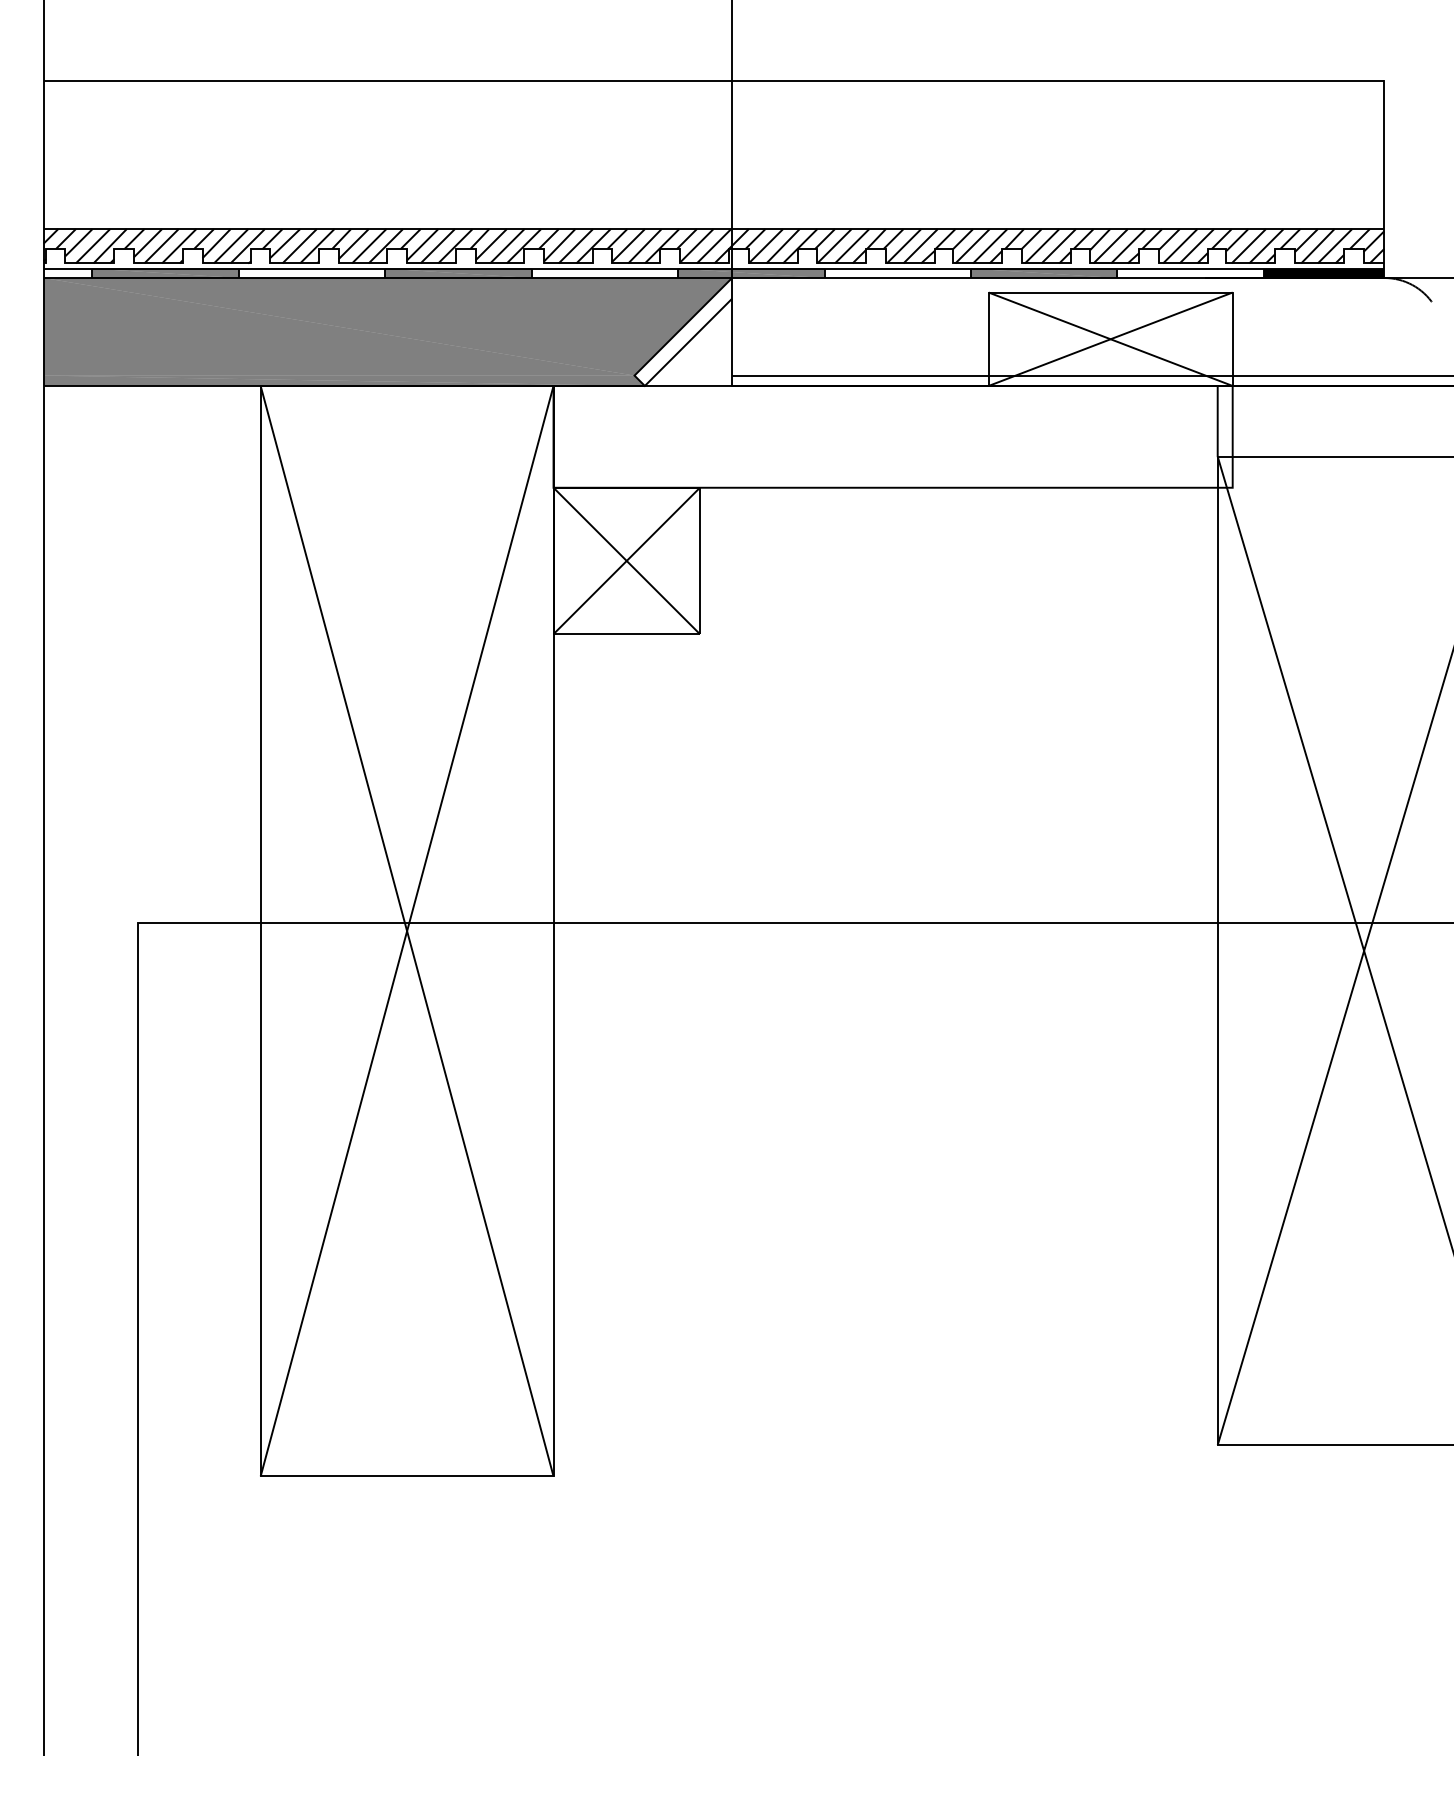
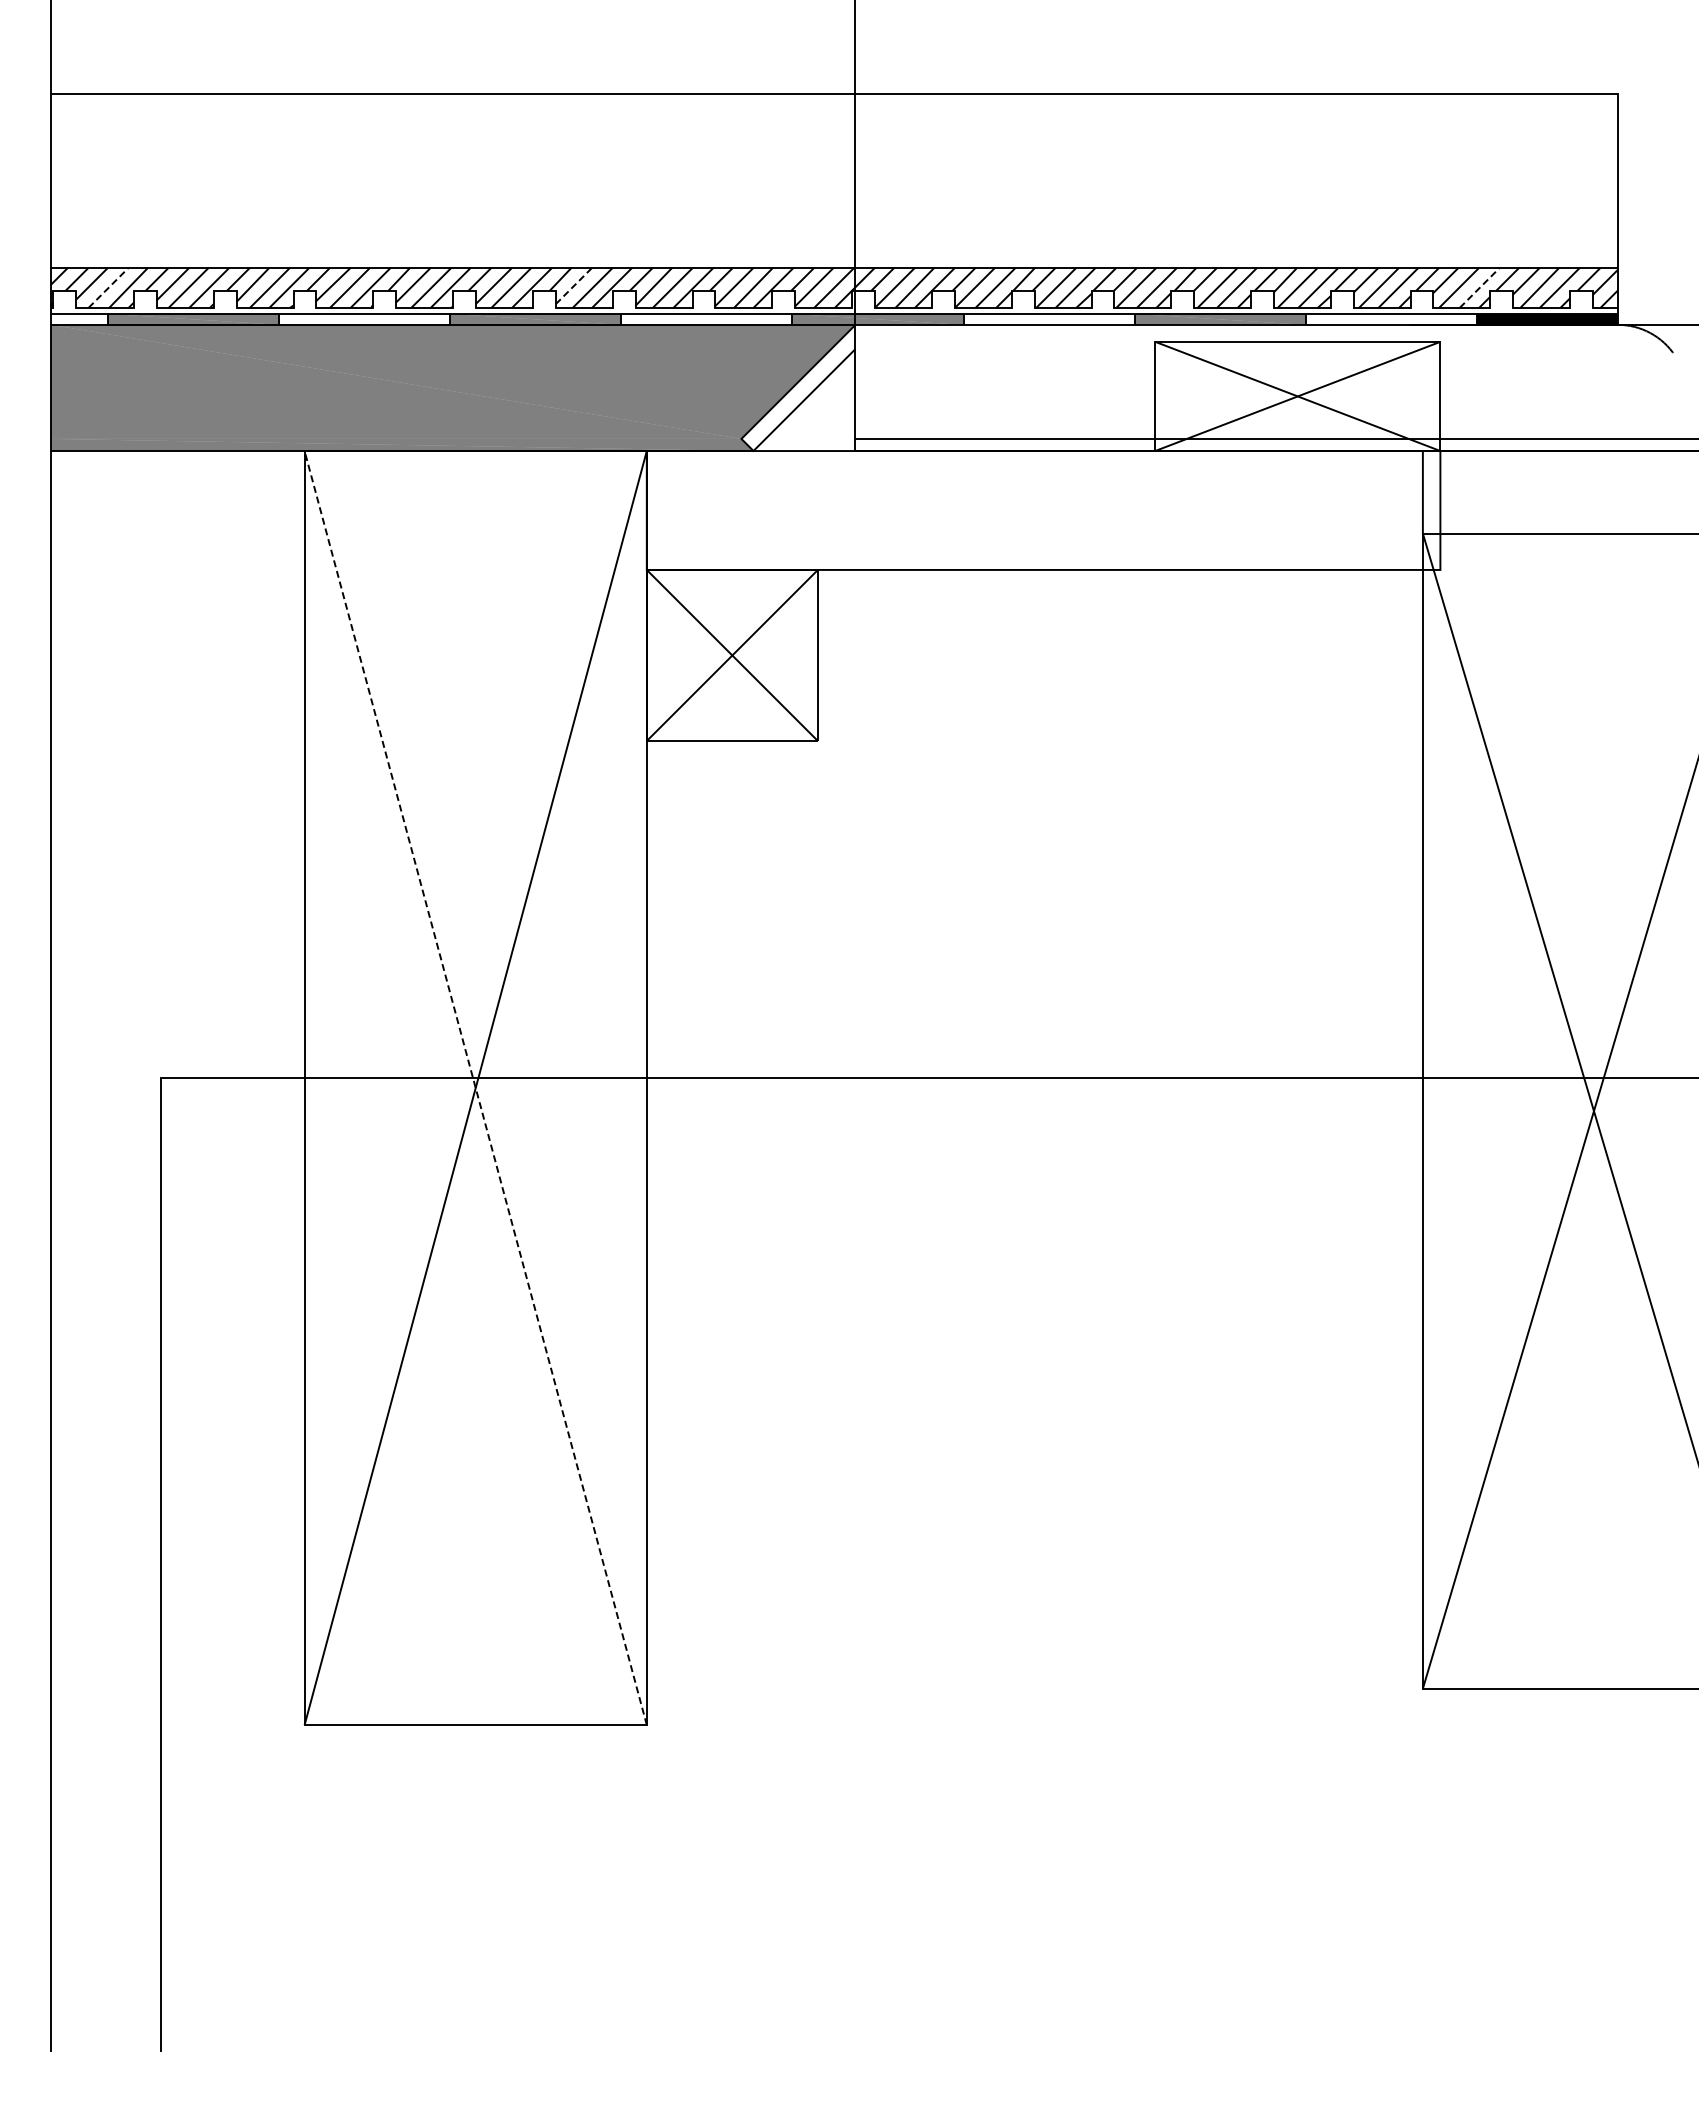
line: (491, 245) -> (574, 286), solid -> dashed
line: (93, 246) -> (109, 287), solid -> dashed
line: (1267, 246) -> (1480, 287), solid -> dashed
line: (406, 931) -> (475, 1088), solid -> dashed

